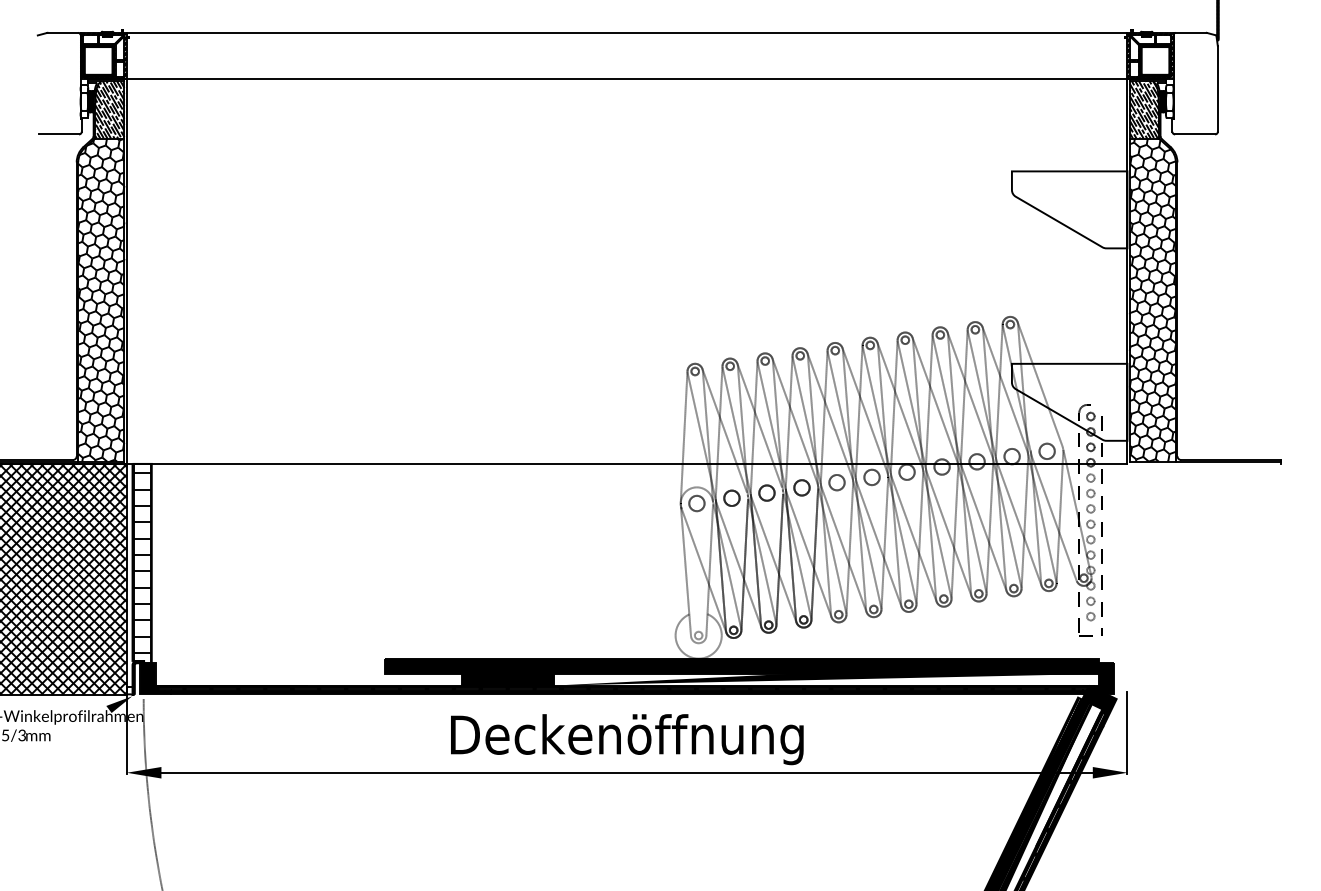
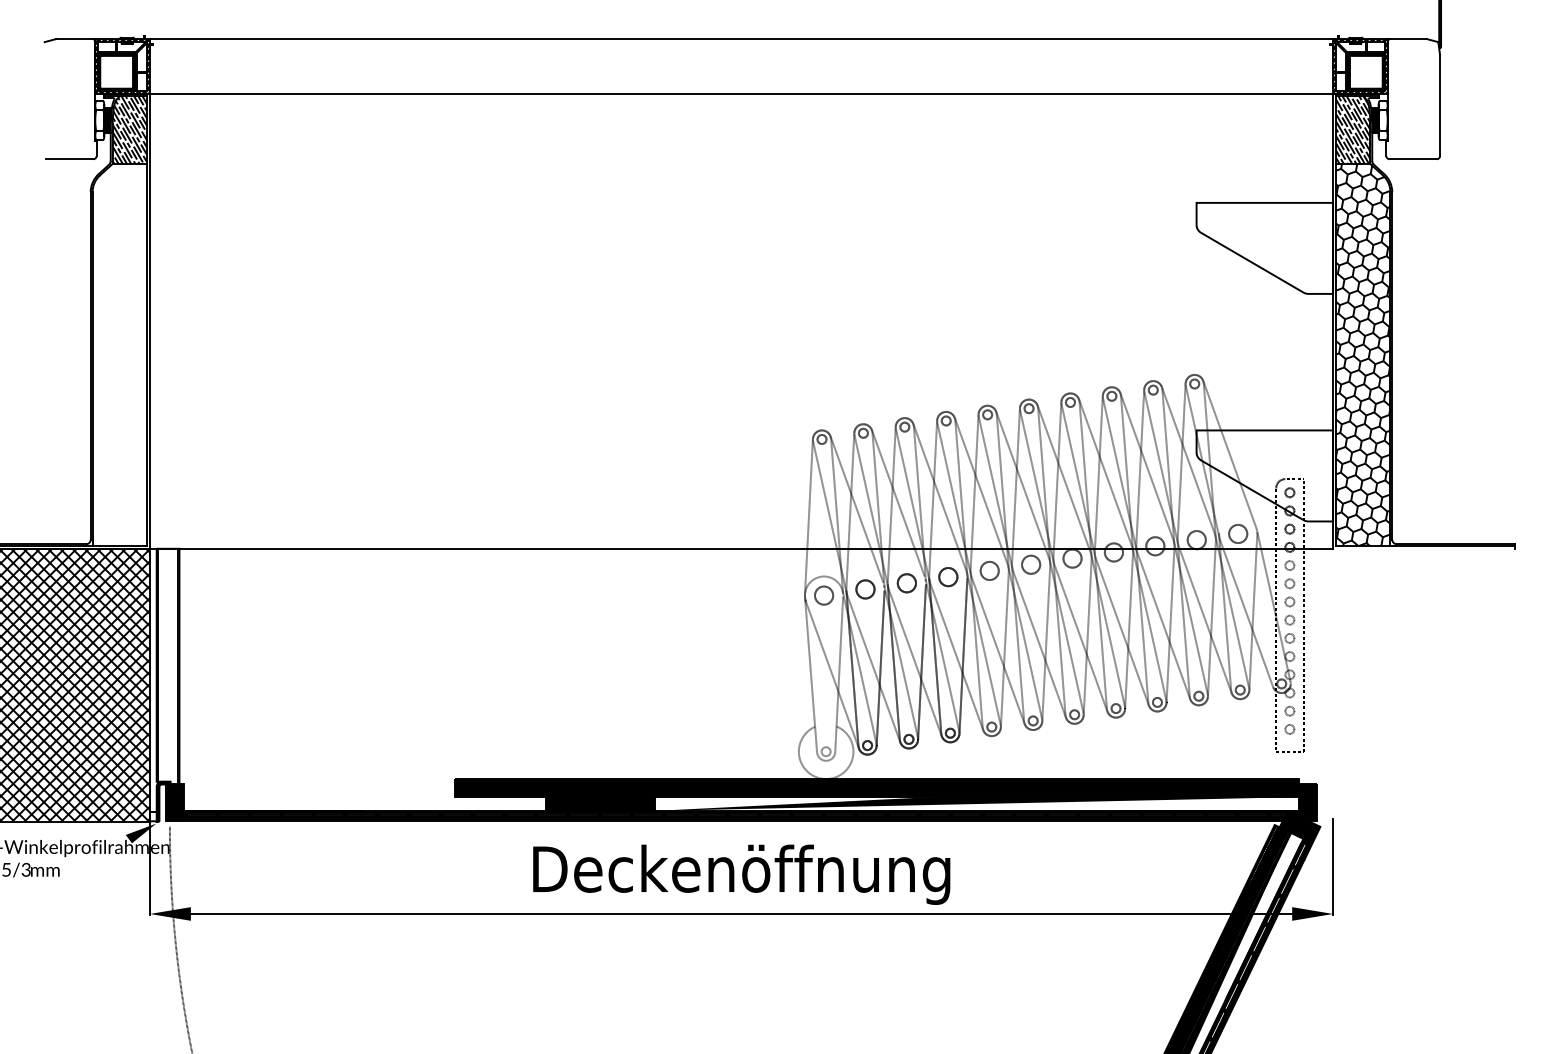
hatch: (101, 300) -> (119, 355), removed
hatch: (142, 562) -> (168, 665), removed

